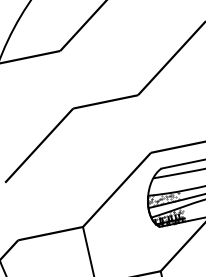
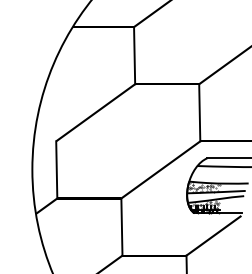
line: (66, 79) -> (134, 55), added
line: (144, 123) -> (199, 112), added
line: (11, 211) -> (56, 169), added

